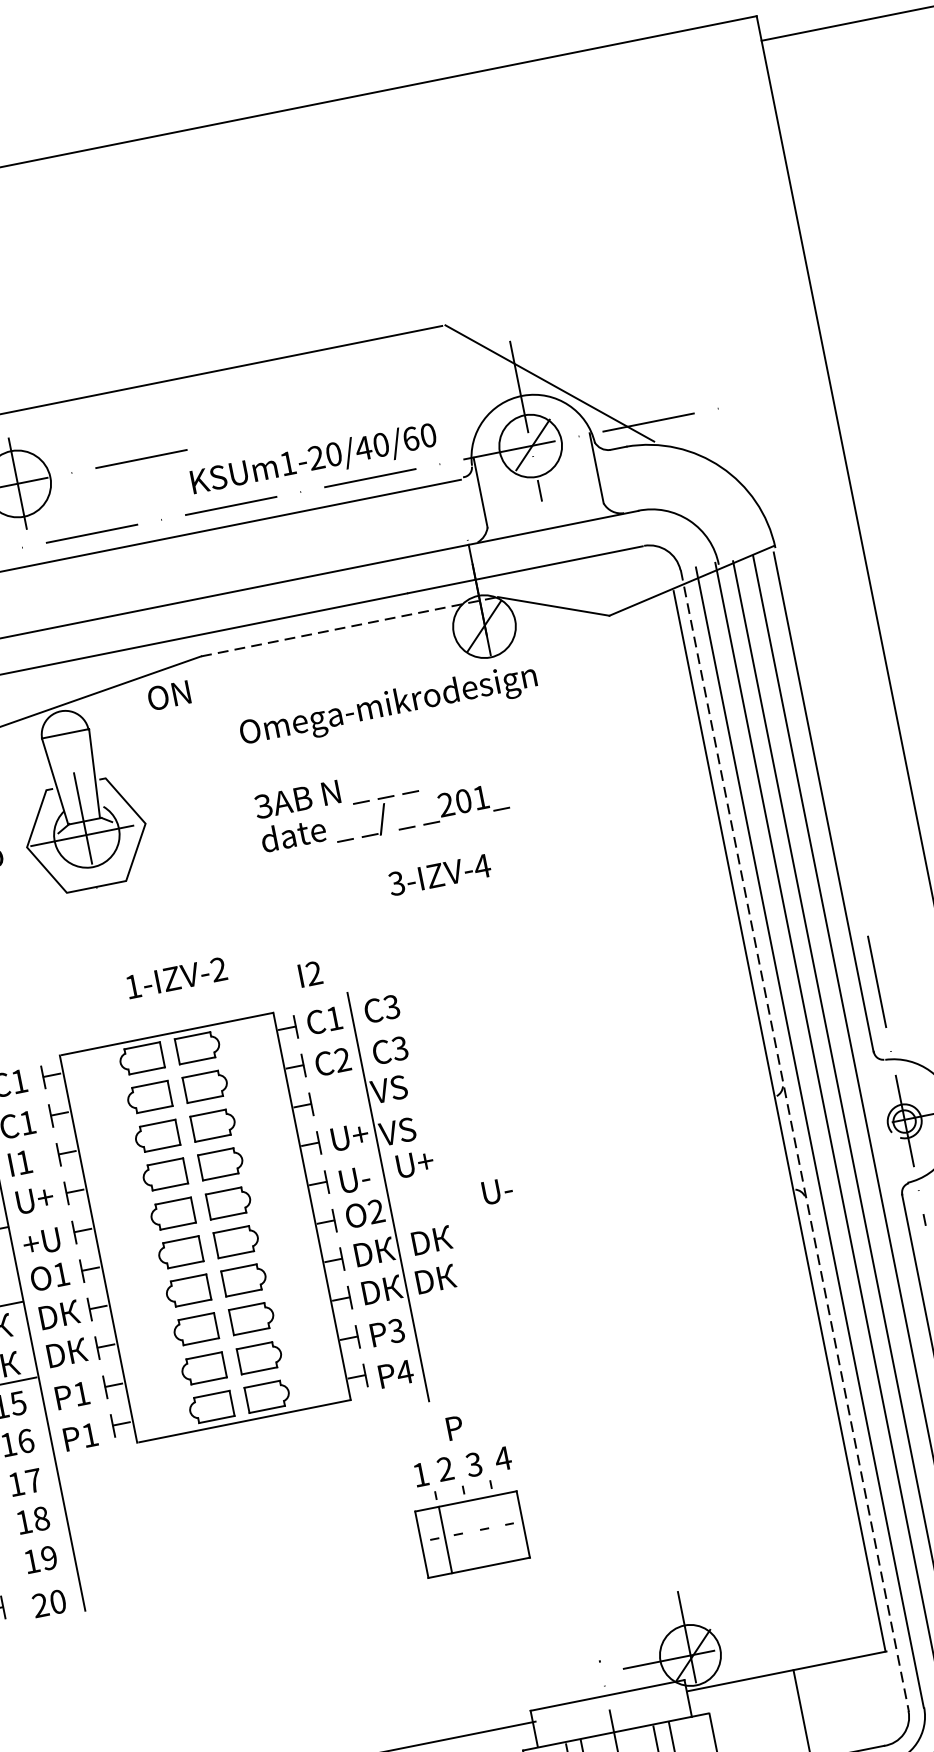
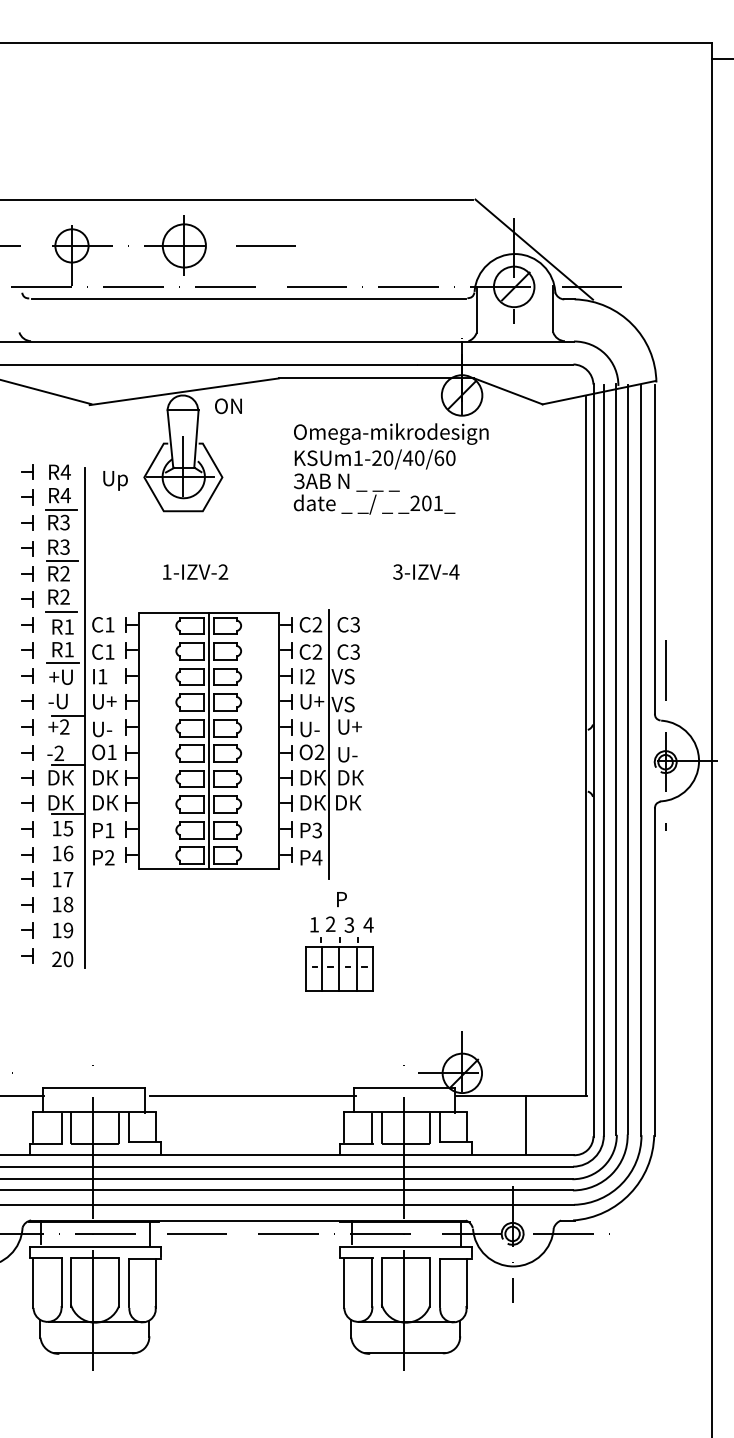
text: (313, 460) -> (374, 459), moved
line: (349, 626) -> (376, 378), dashed -> solid
text: (169, 696) -> (228, 406), moved
text: (439, 873) -> (426, 571), moved
text: (309, 974) -> (307, 676), moved
text: (176, 977) -> (195, 571), moved
text: (334, 1018) -> (317, 624), 1 -> 2
line: (794, 1142) -> (593, 761), dashed -> solid
text: (496, 1190) -> (347, 754), moved
line: (205, 1226) -> (209, 740), added
text: (41, 1242) -> (103, 729), +U -> U-
text: (89, 1434) -> (109, 857), 1 -> 2
line: (498, 1529) -> (356, 969), added
line: (472, 1535) -> (339, 969), added

